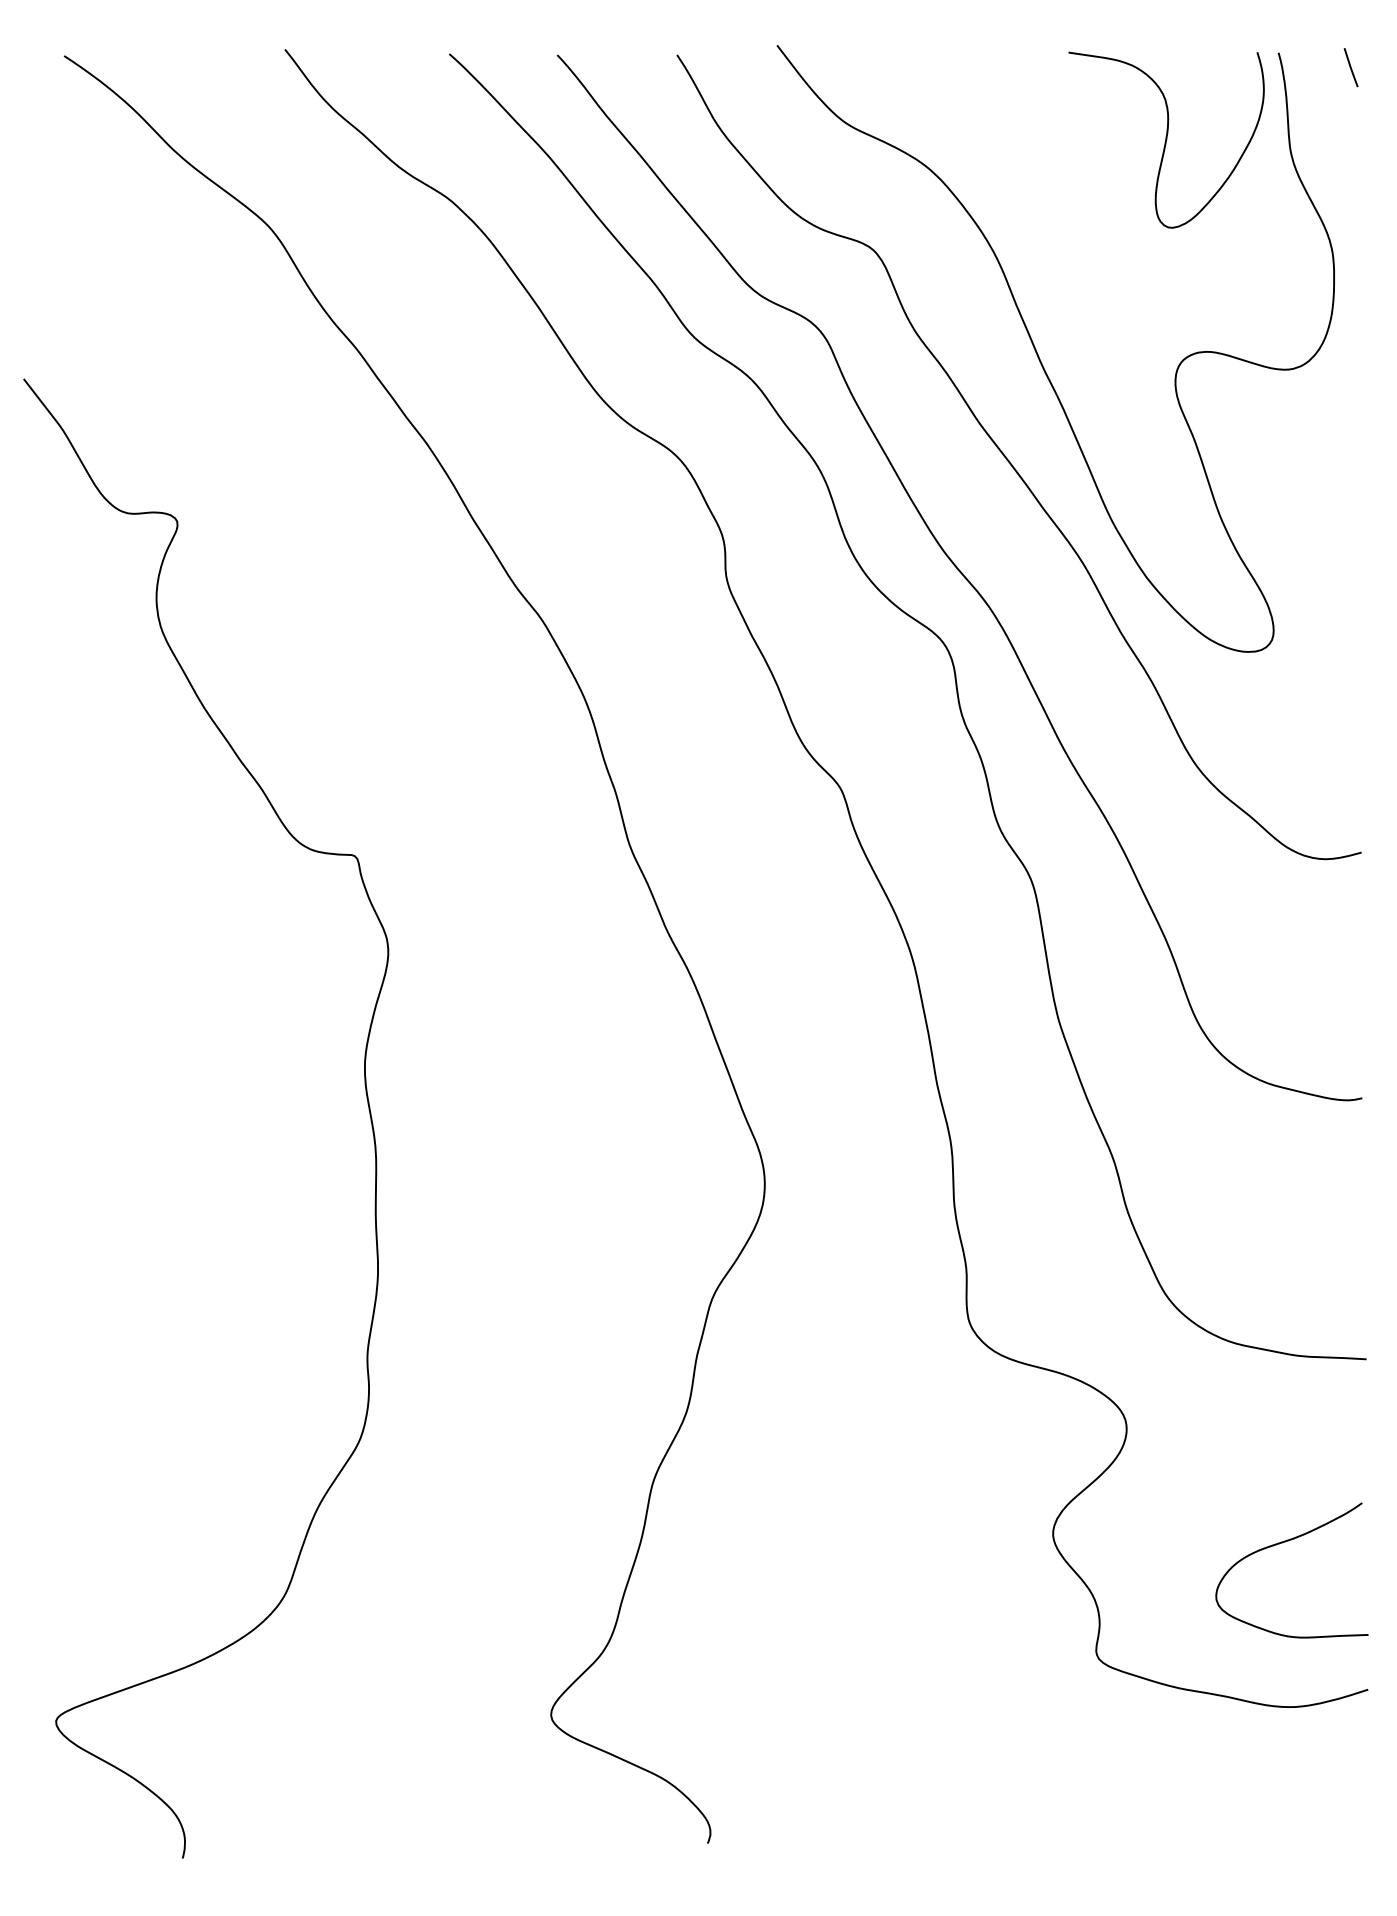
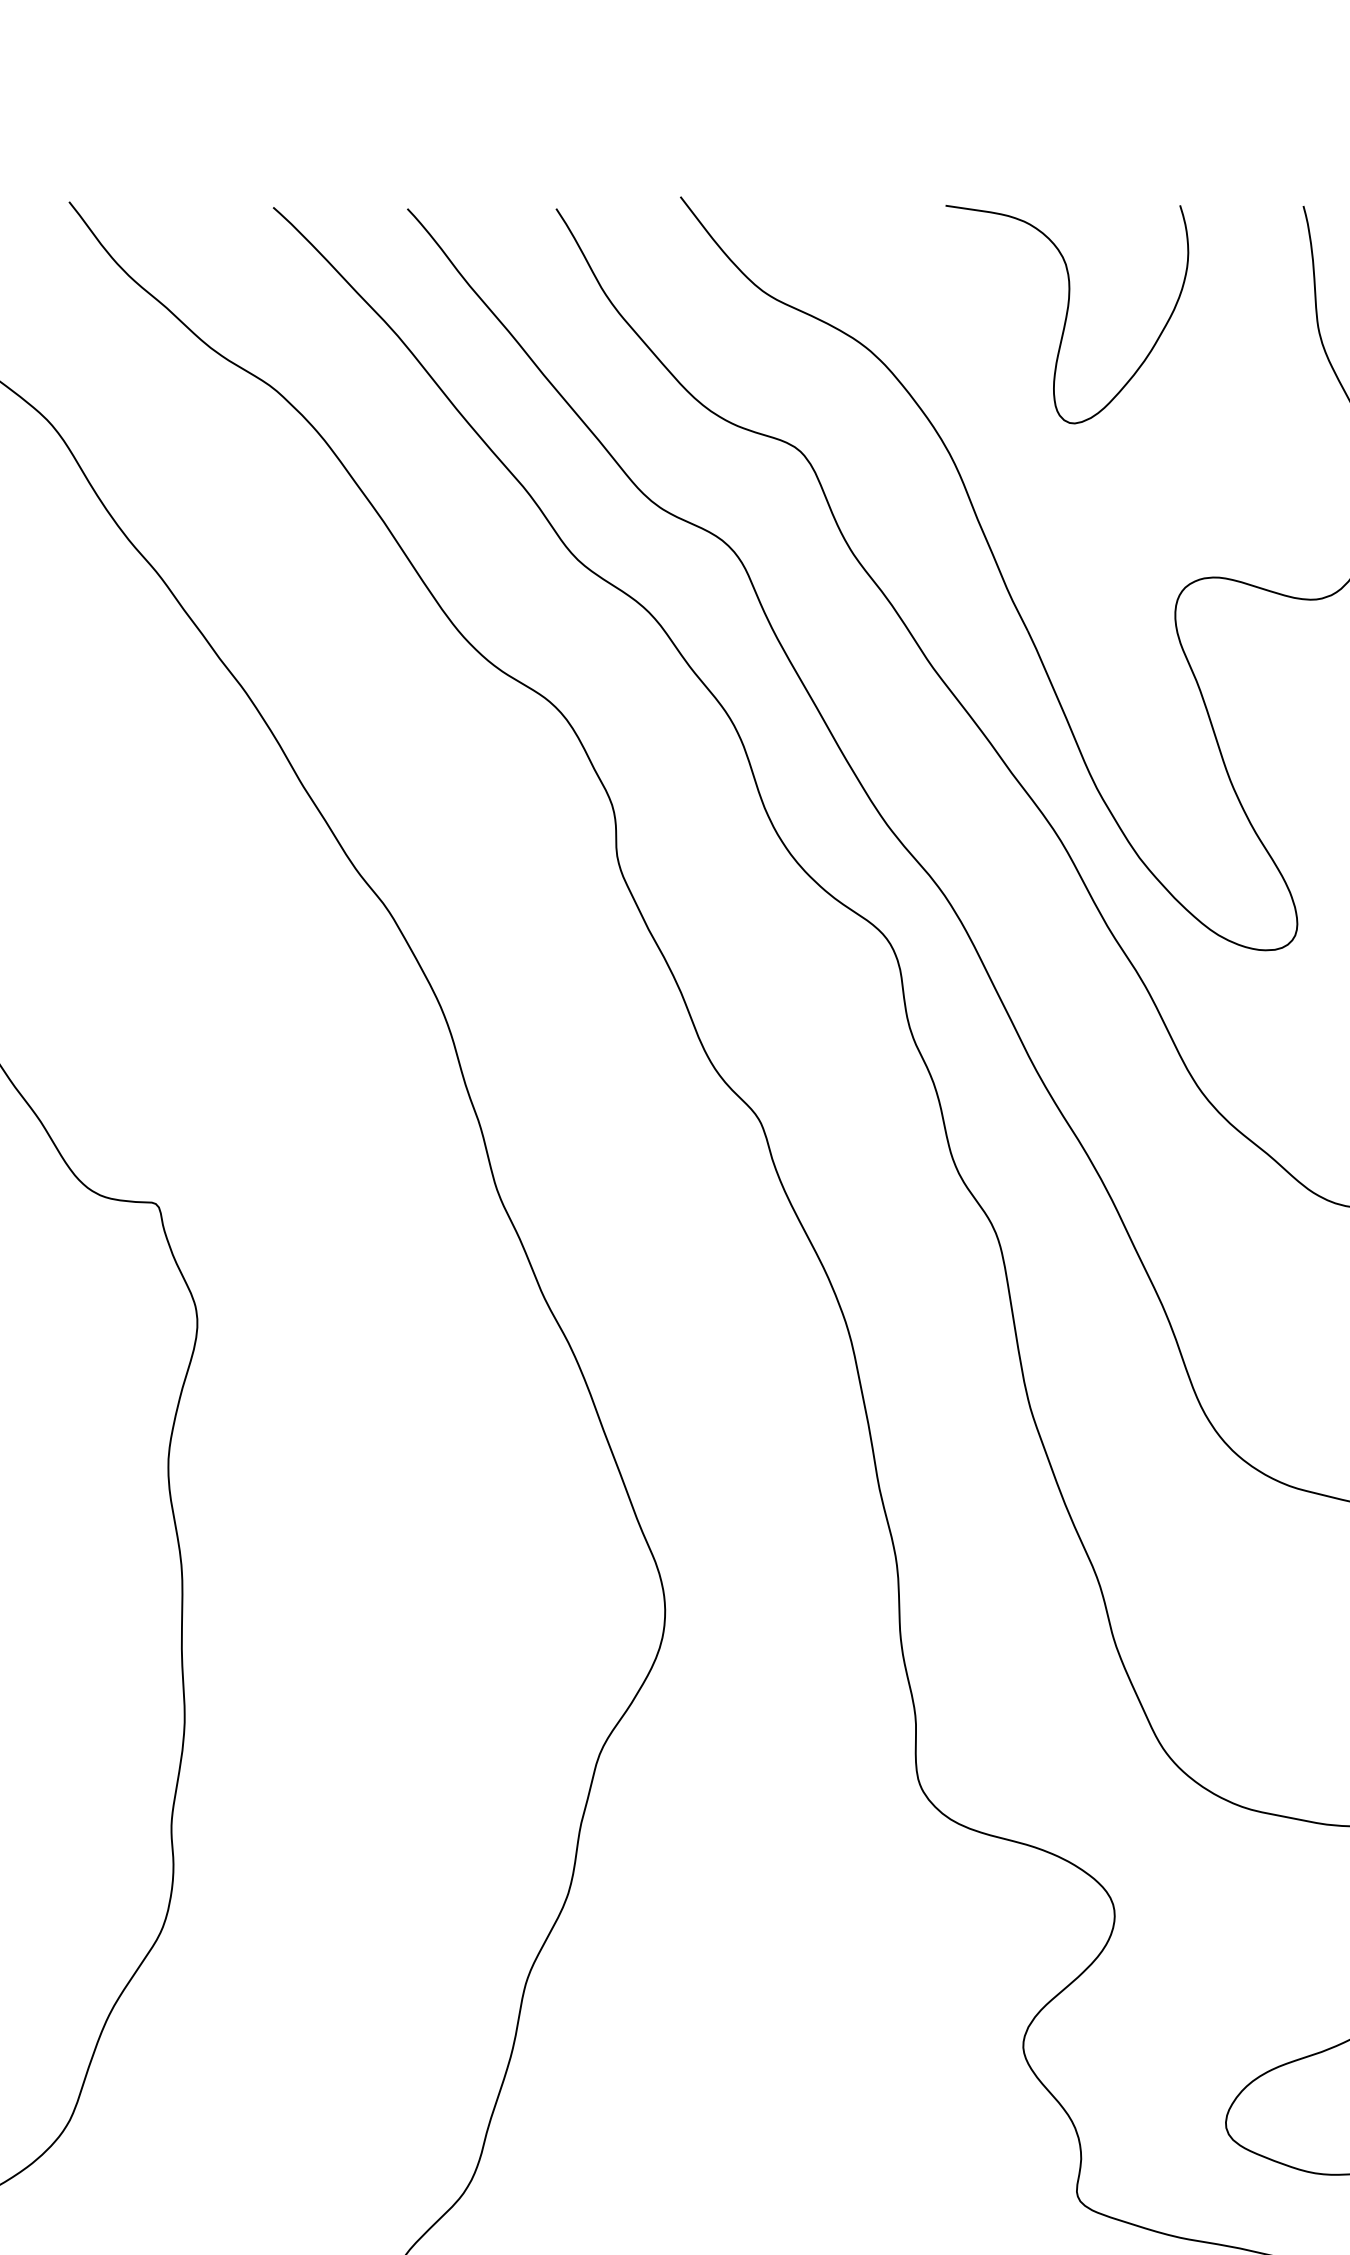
curve: (1166, 139) -> (1067, 313), moved

